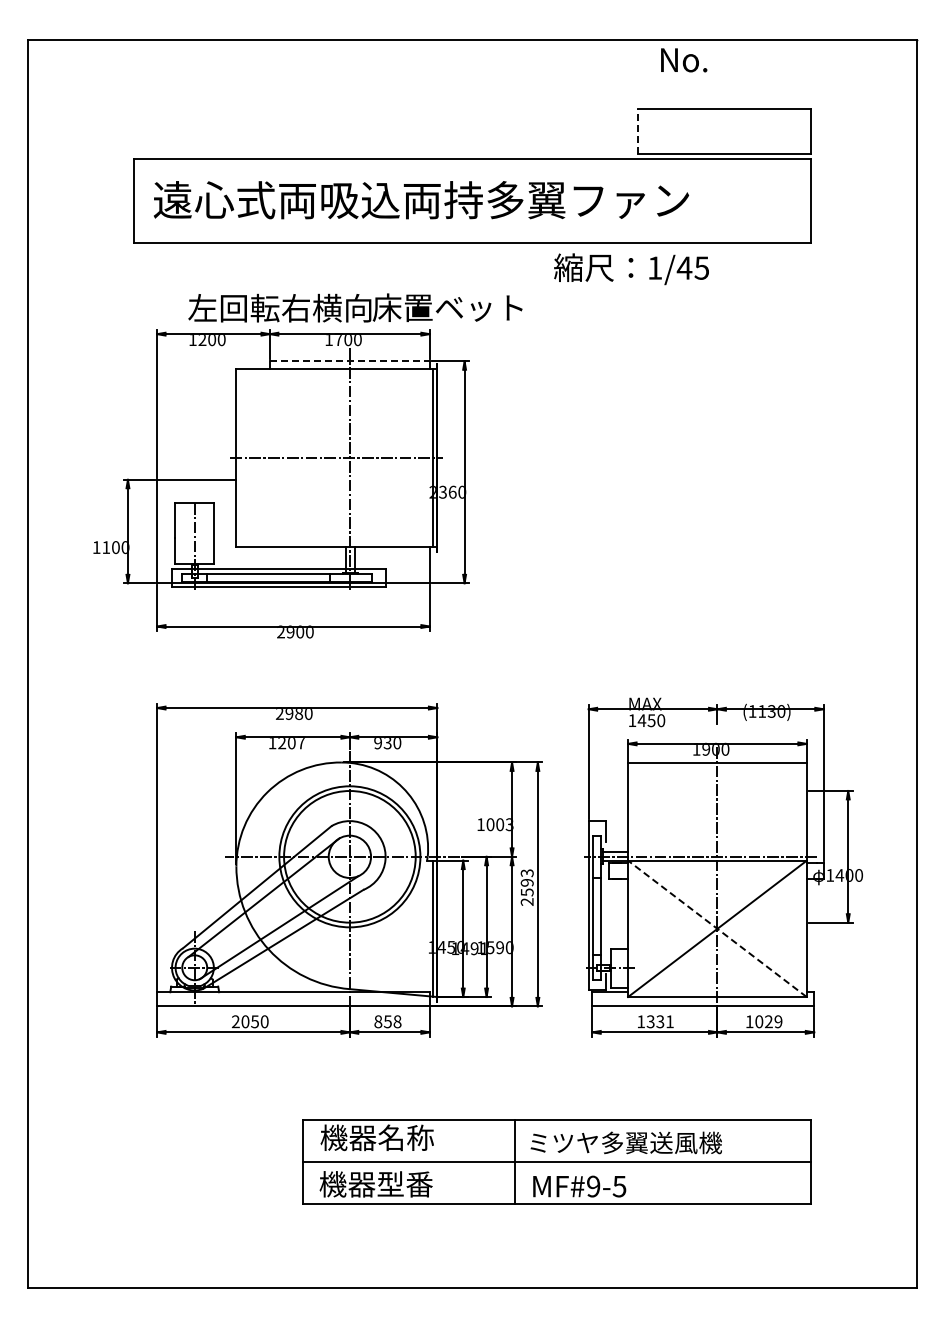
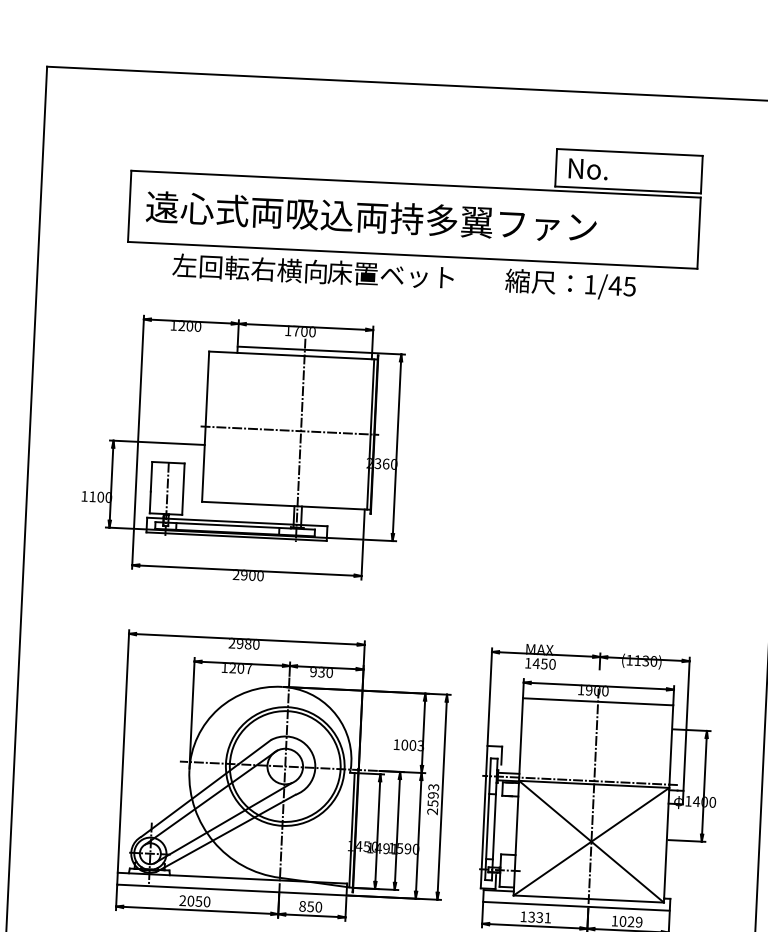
text: (684, 60) -> (588, 169), moved
line: (637, 130) -> (555, 167), dashed -> solid
text: (631, 269) -> (570, 284), moved
text: (355, 307) -> (313, 271), moved
line: (349, 361) -> (304, 349), dashed -> solid
line: (717, 928) -> (591, 841), dashed -> solid
text: (397, 1021) -> (318, 906), 858 -> 850

